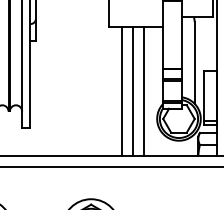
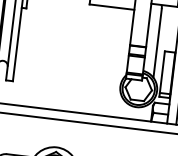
line: (121, 90) -> (93, 59), removed
line: (132, 90) -> (102, 60), removed
line: (143, 90) -> (111, 61), removed

